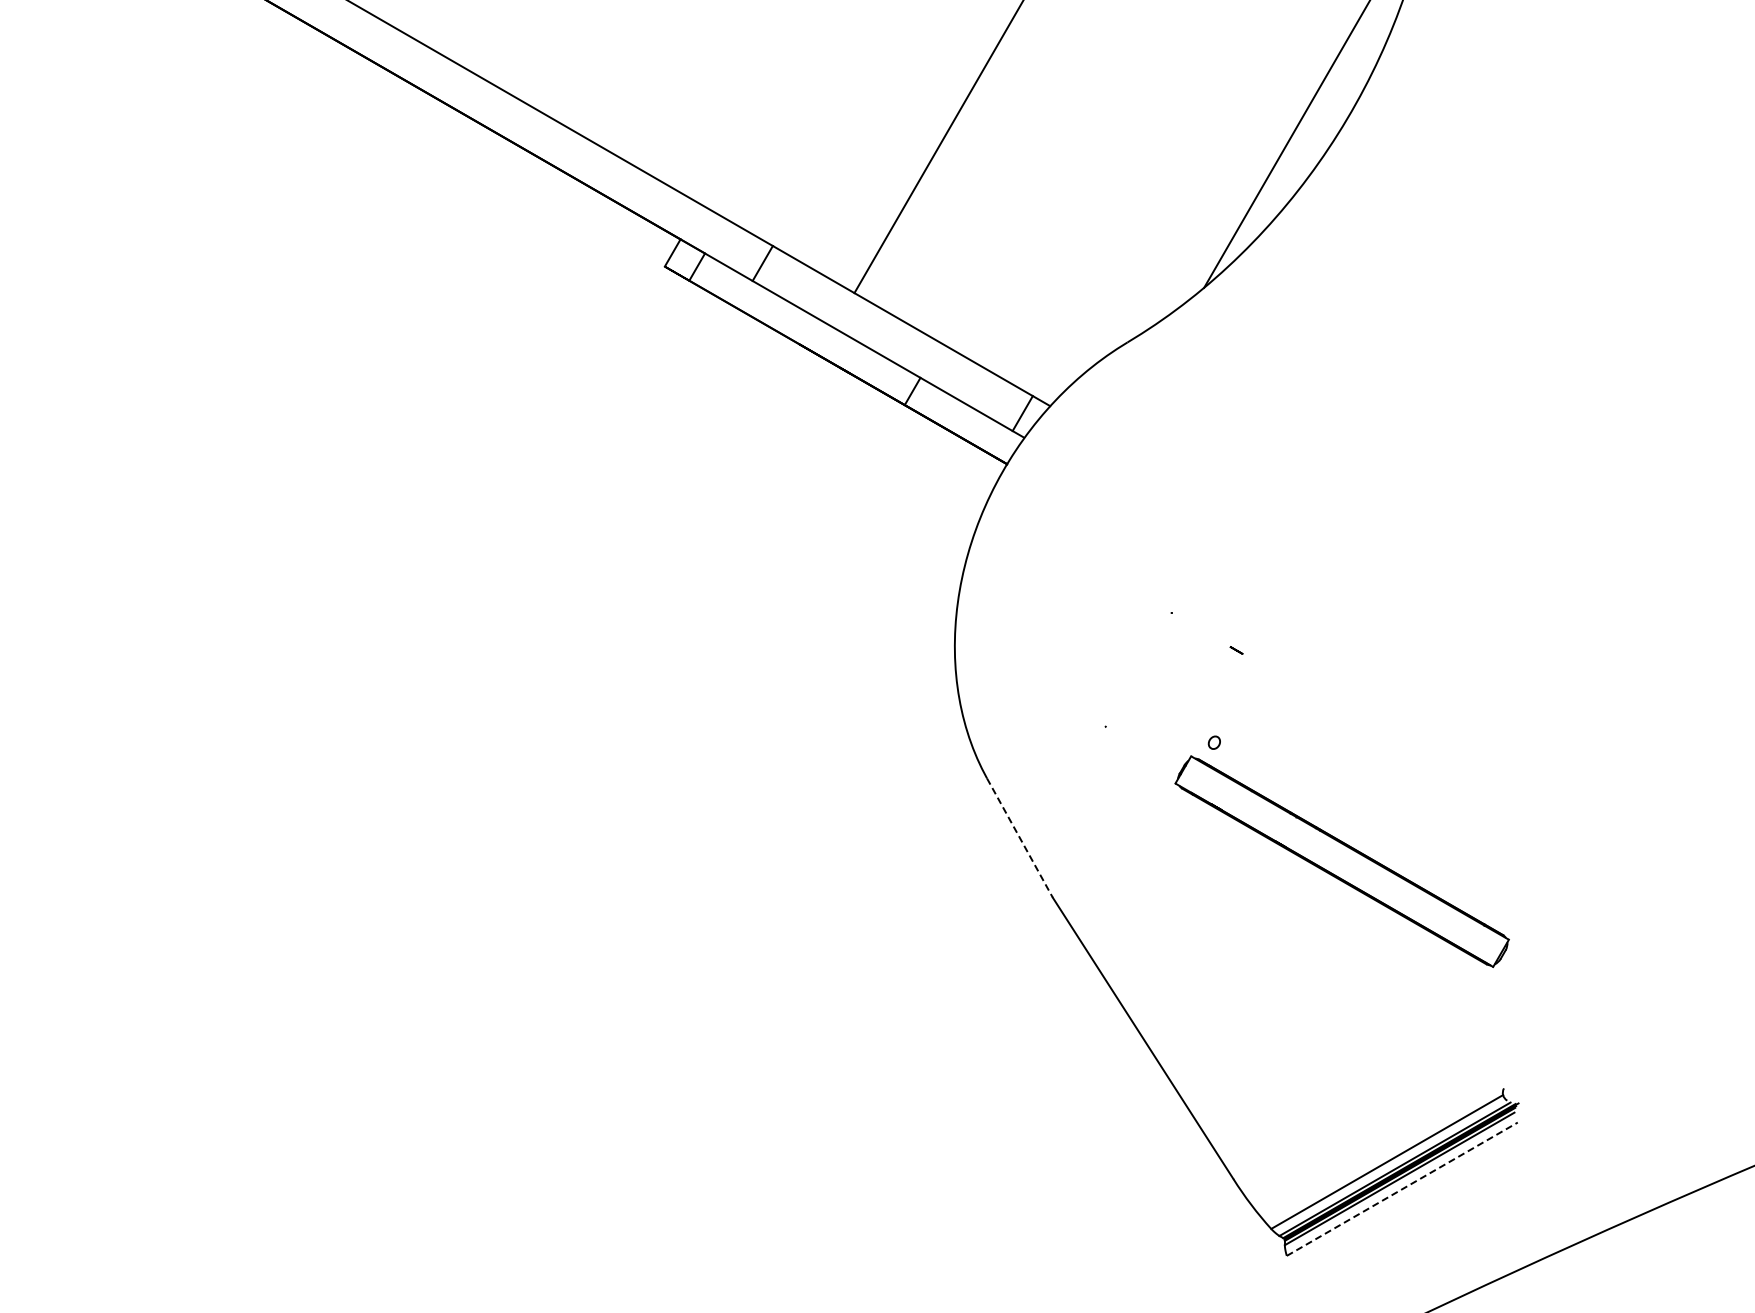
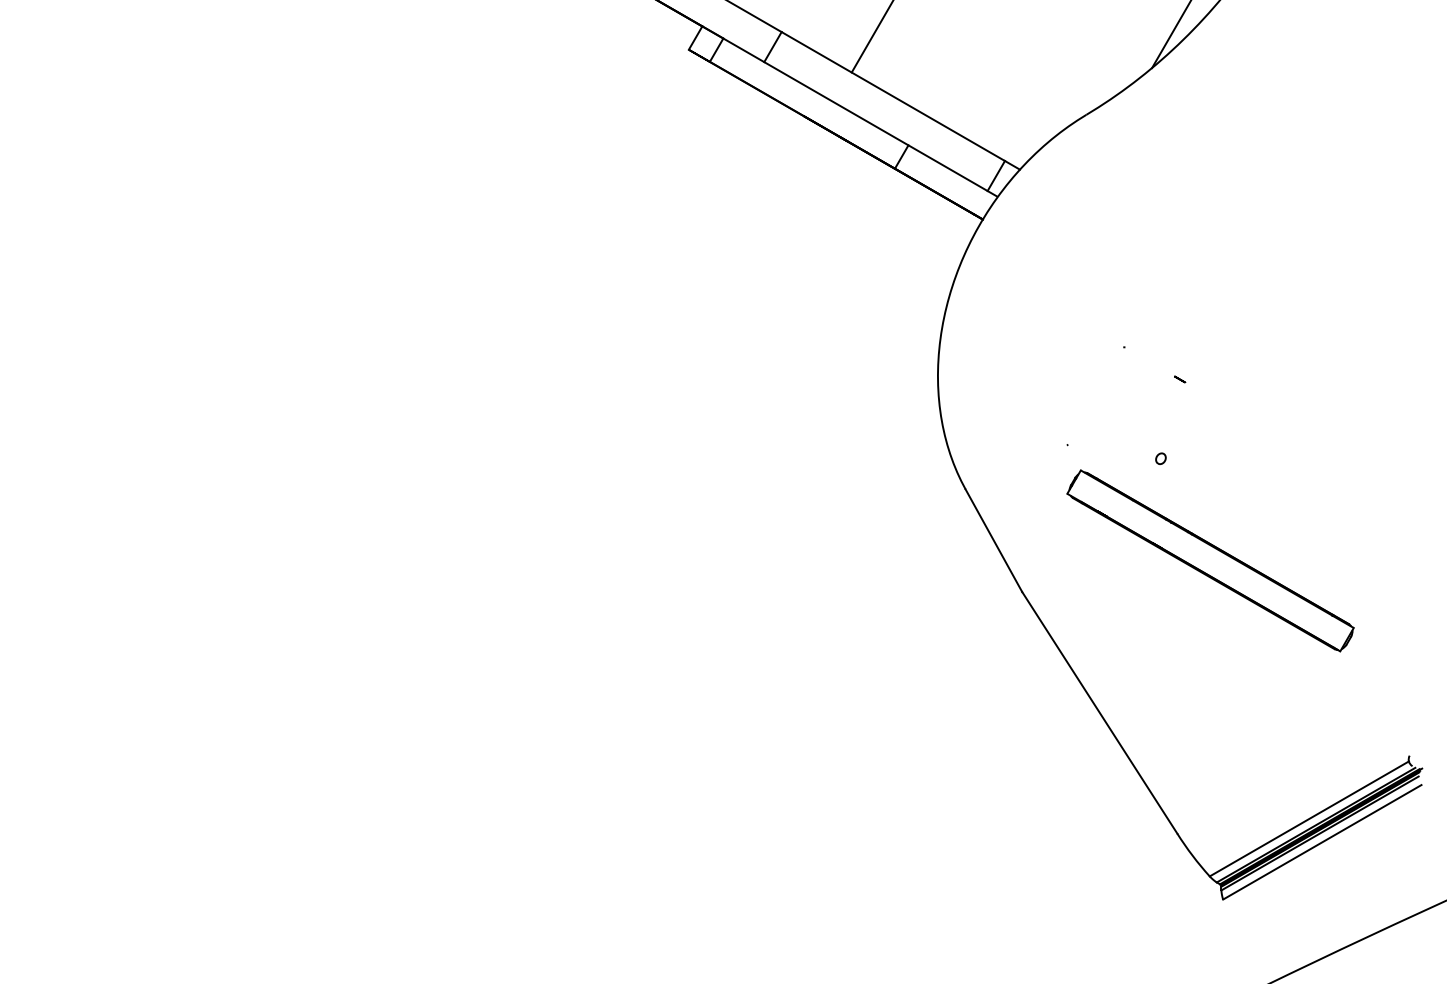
line: (1020, 838) -> (994, 541), dashed -> solid
part: (1341, 861) -> (1209, 560), moved
line: (1402, 1188) -> (1322, 841), dashed -> solid

